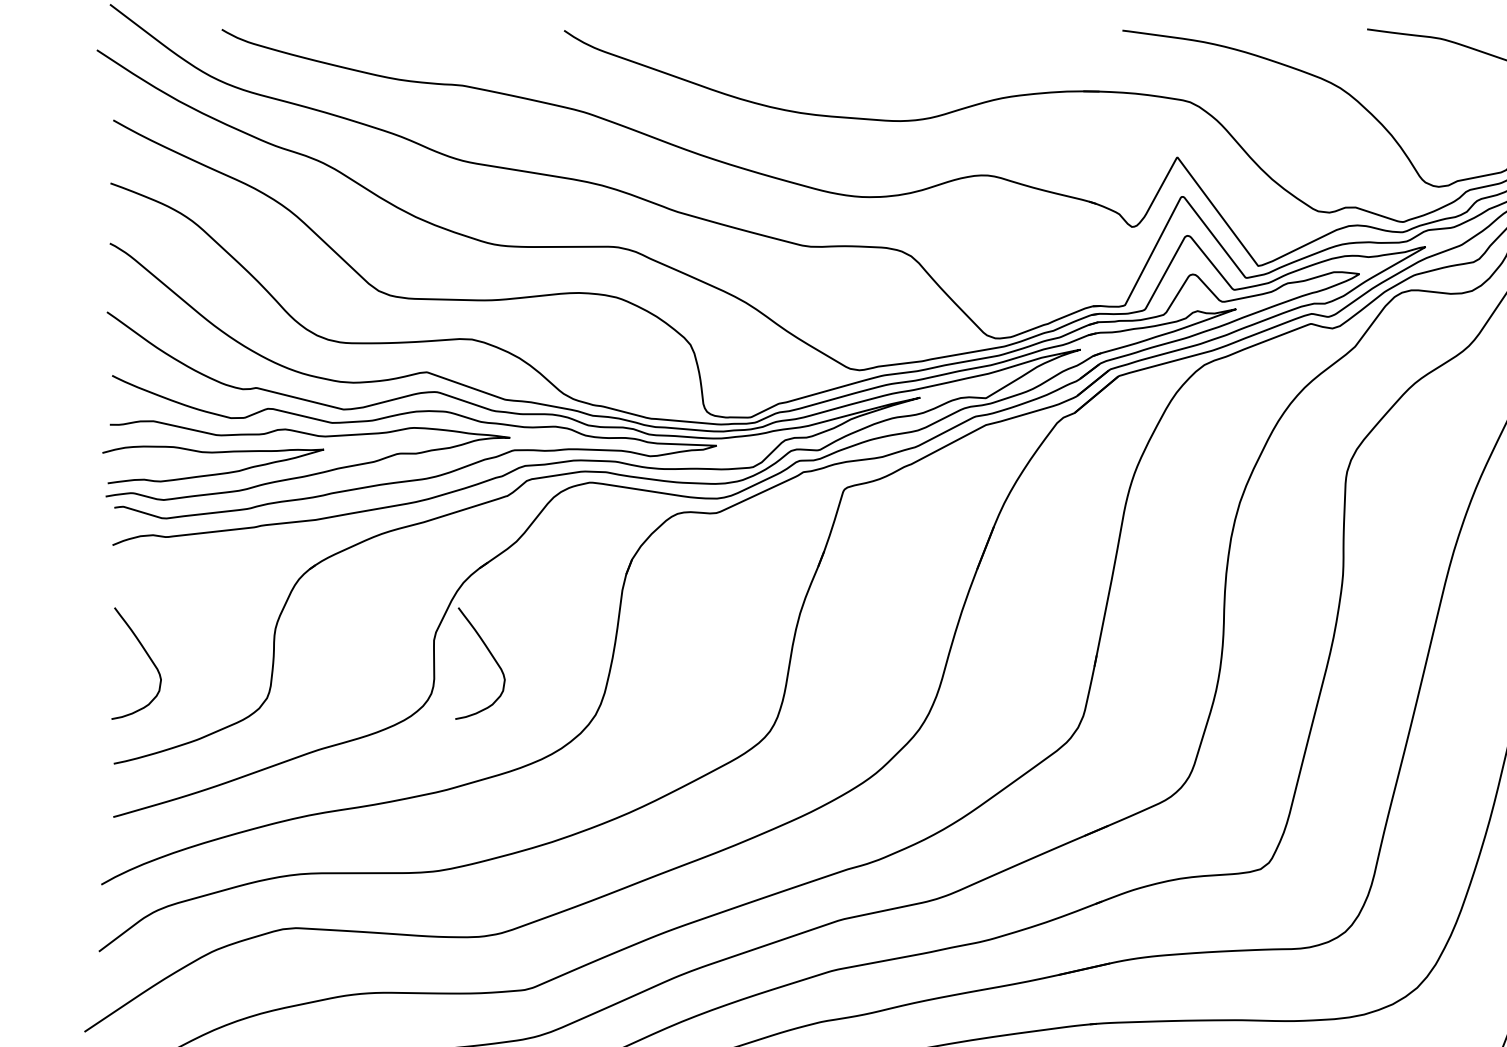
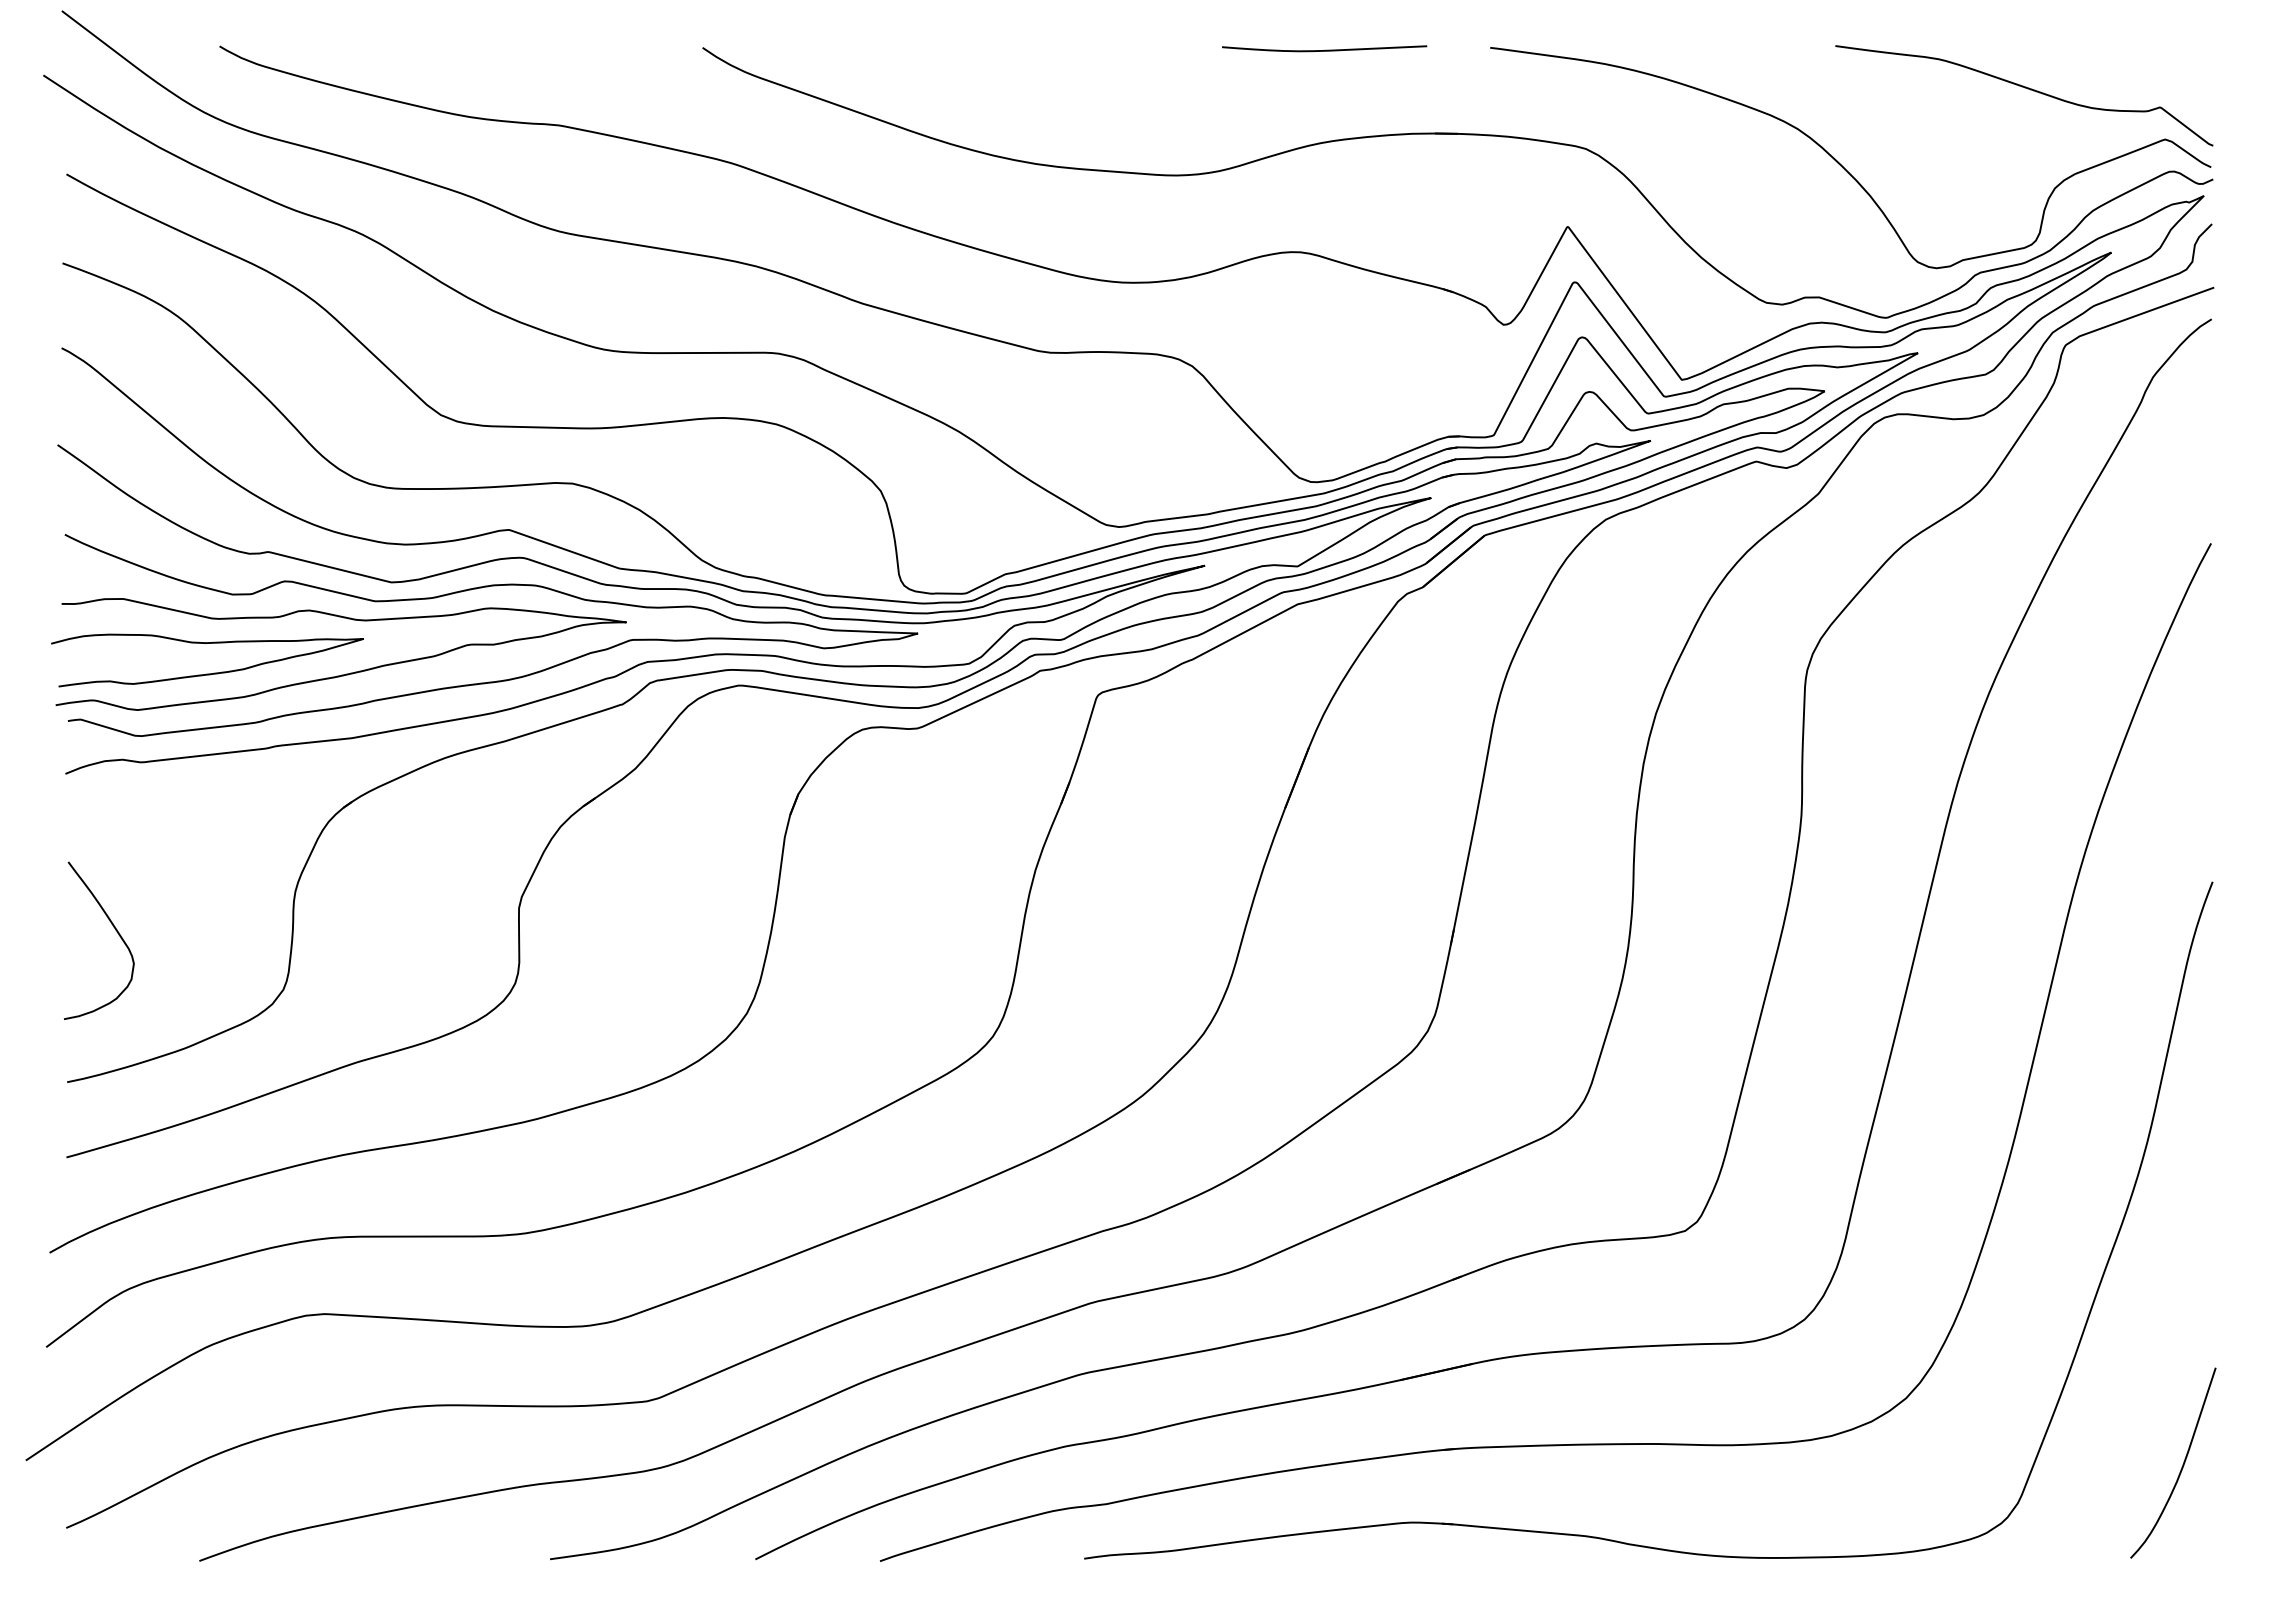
curve: (1005, 31) -> (1325, 49), added
curve: (491, 656) -> (600, 930), removed

